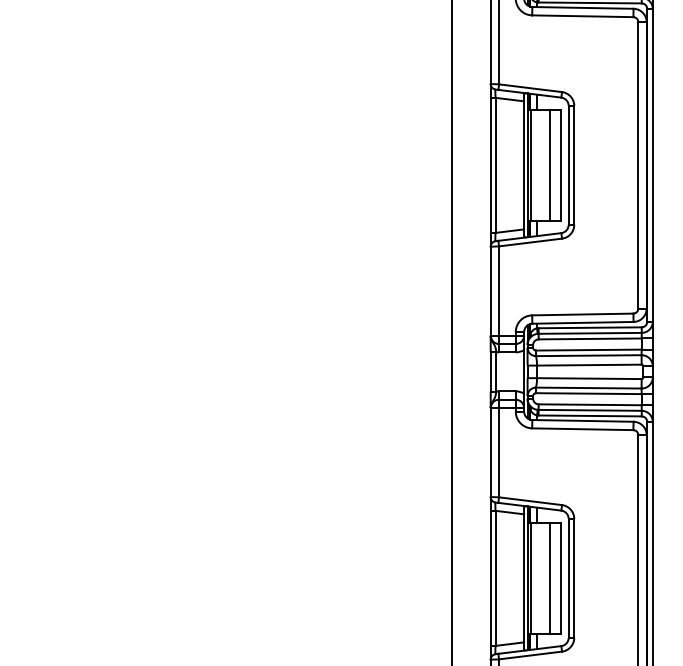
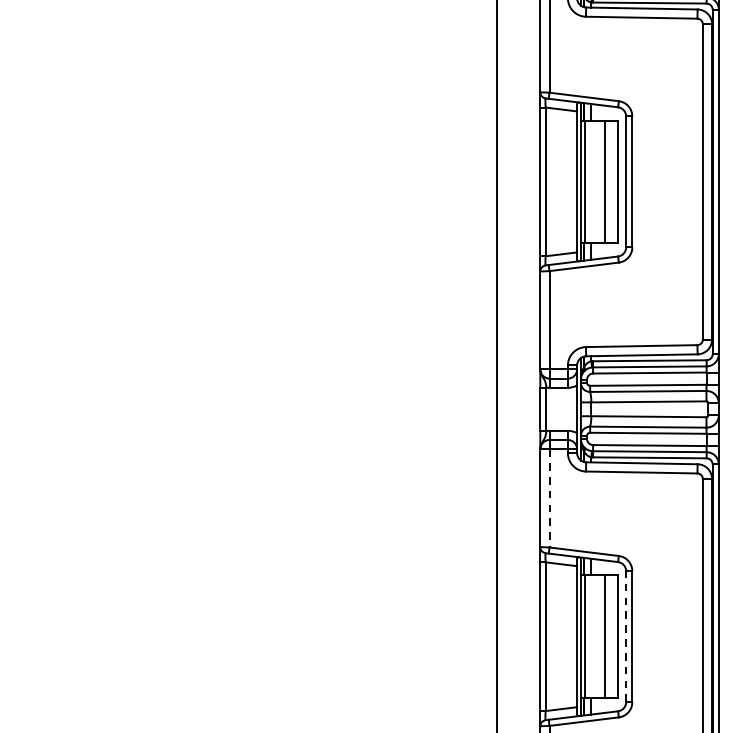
line: (499, 452) -> (549, 498), solid -> dashed
line: (568, 577) -> (625, 635), solid -> dashed

